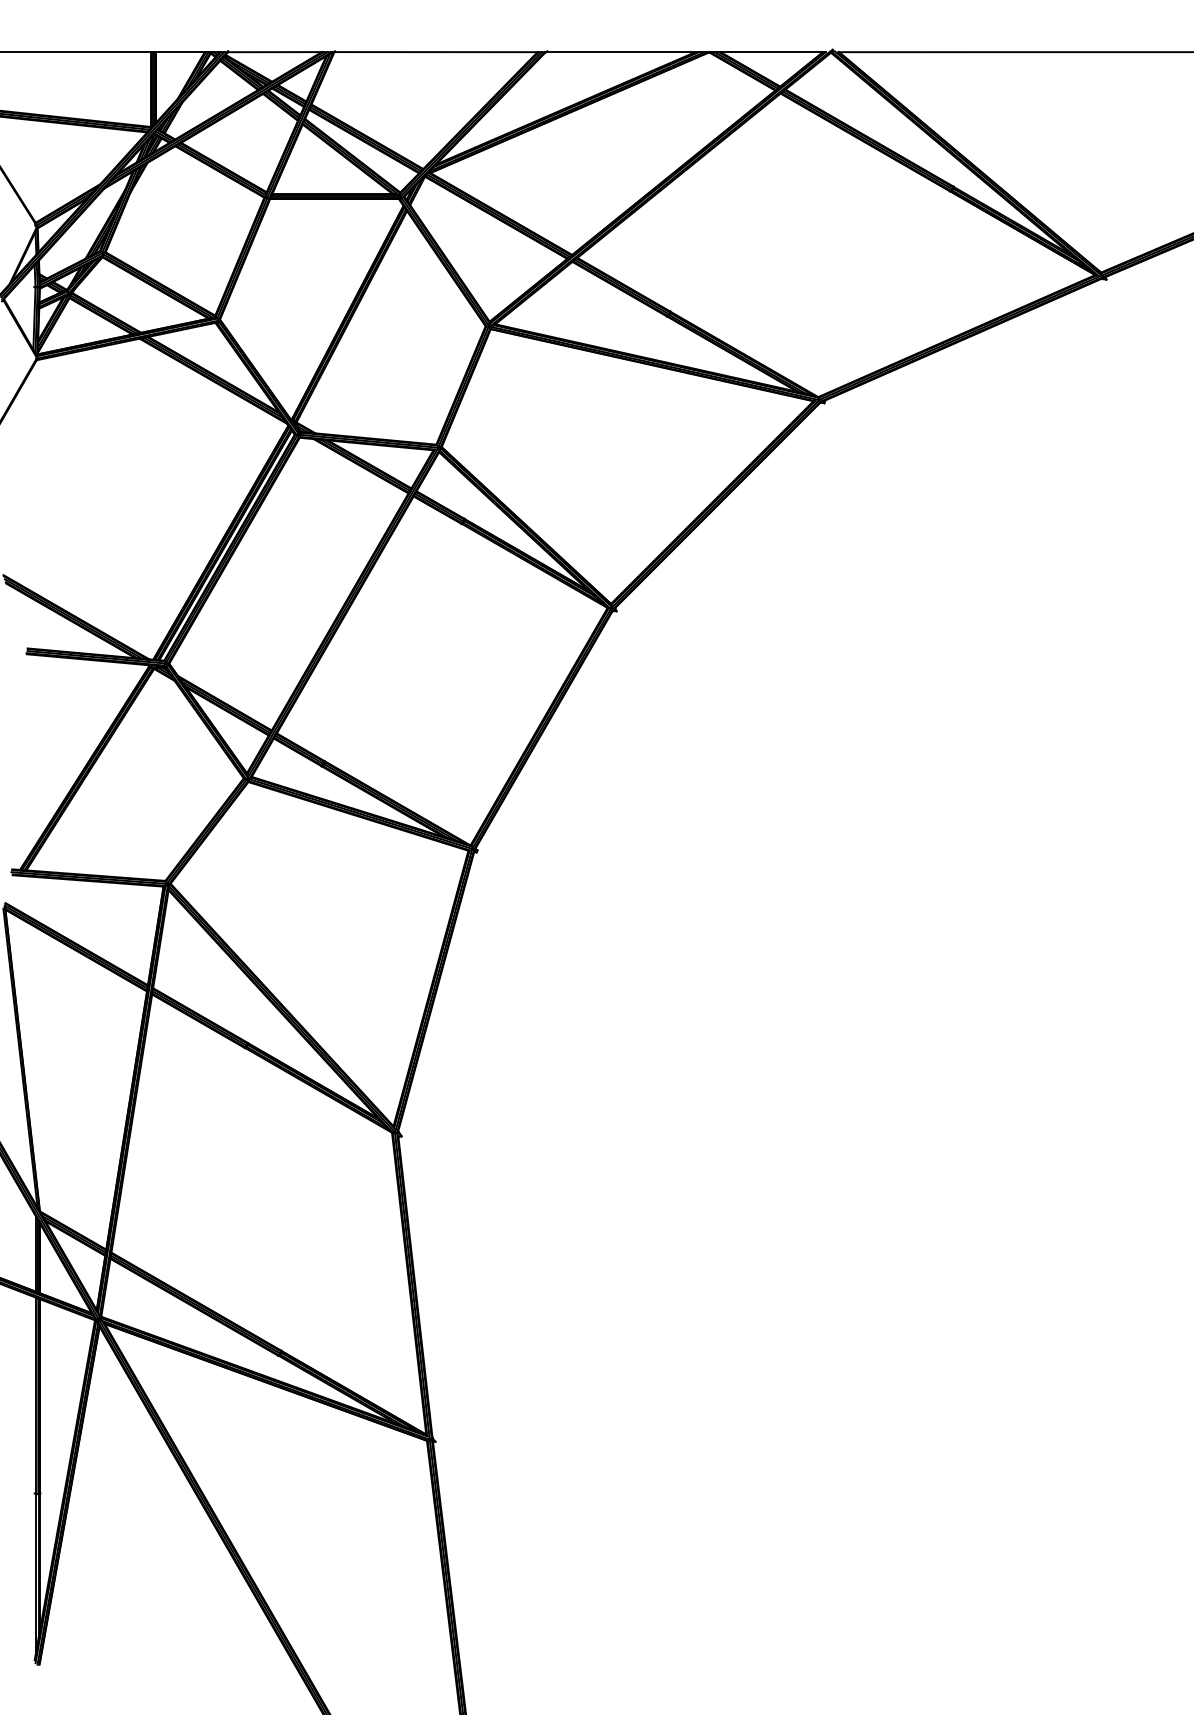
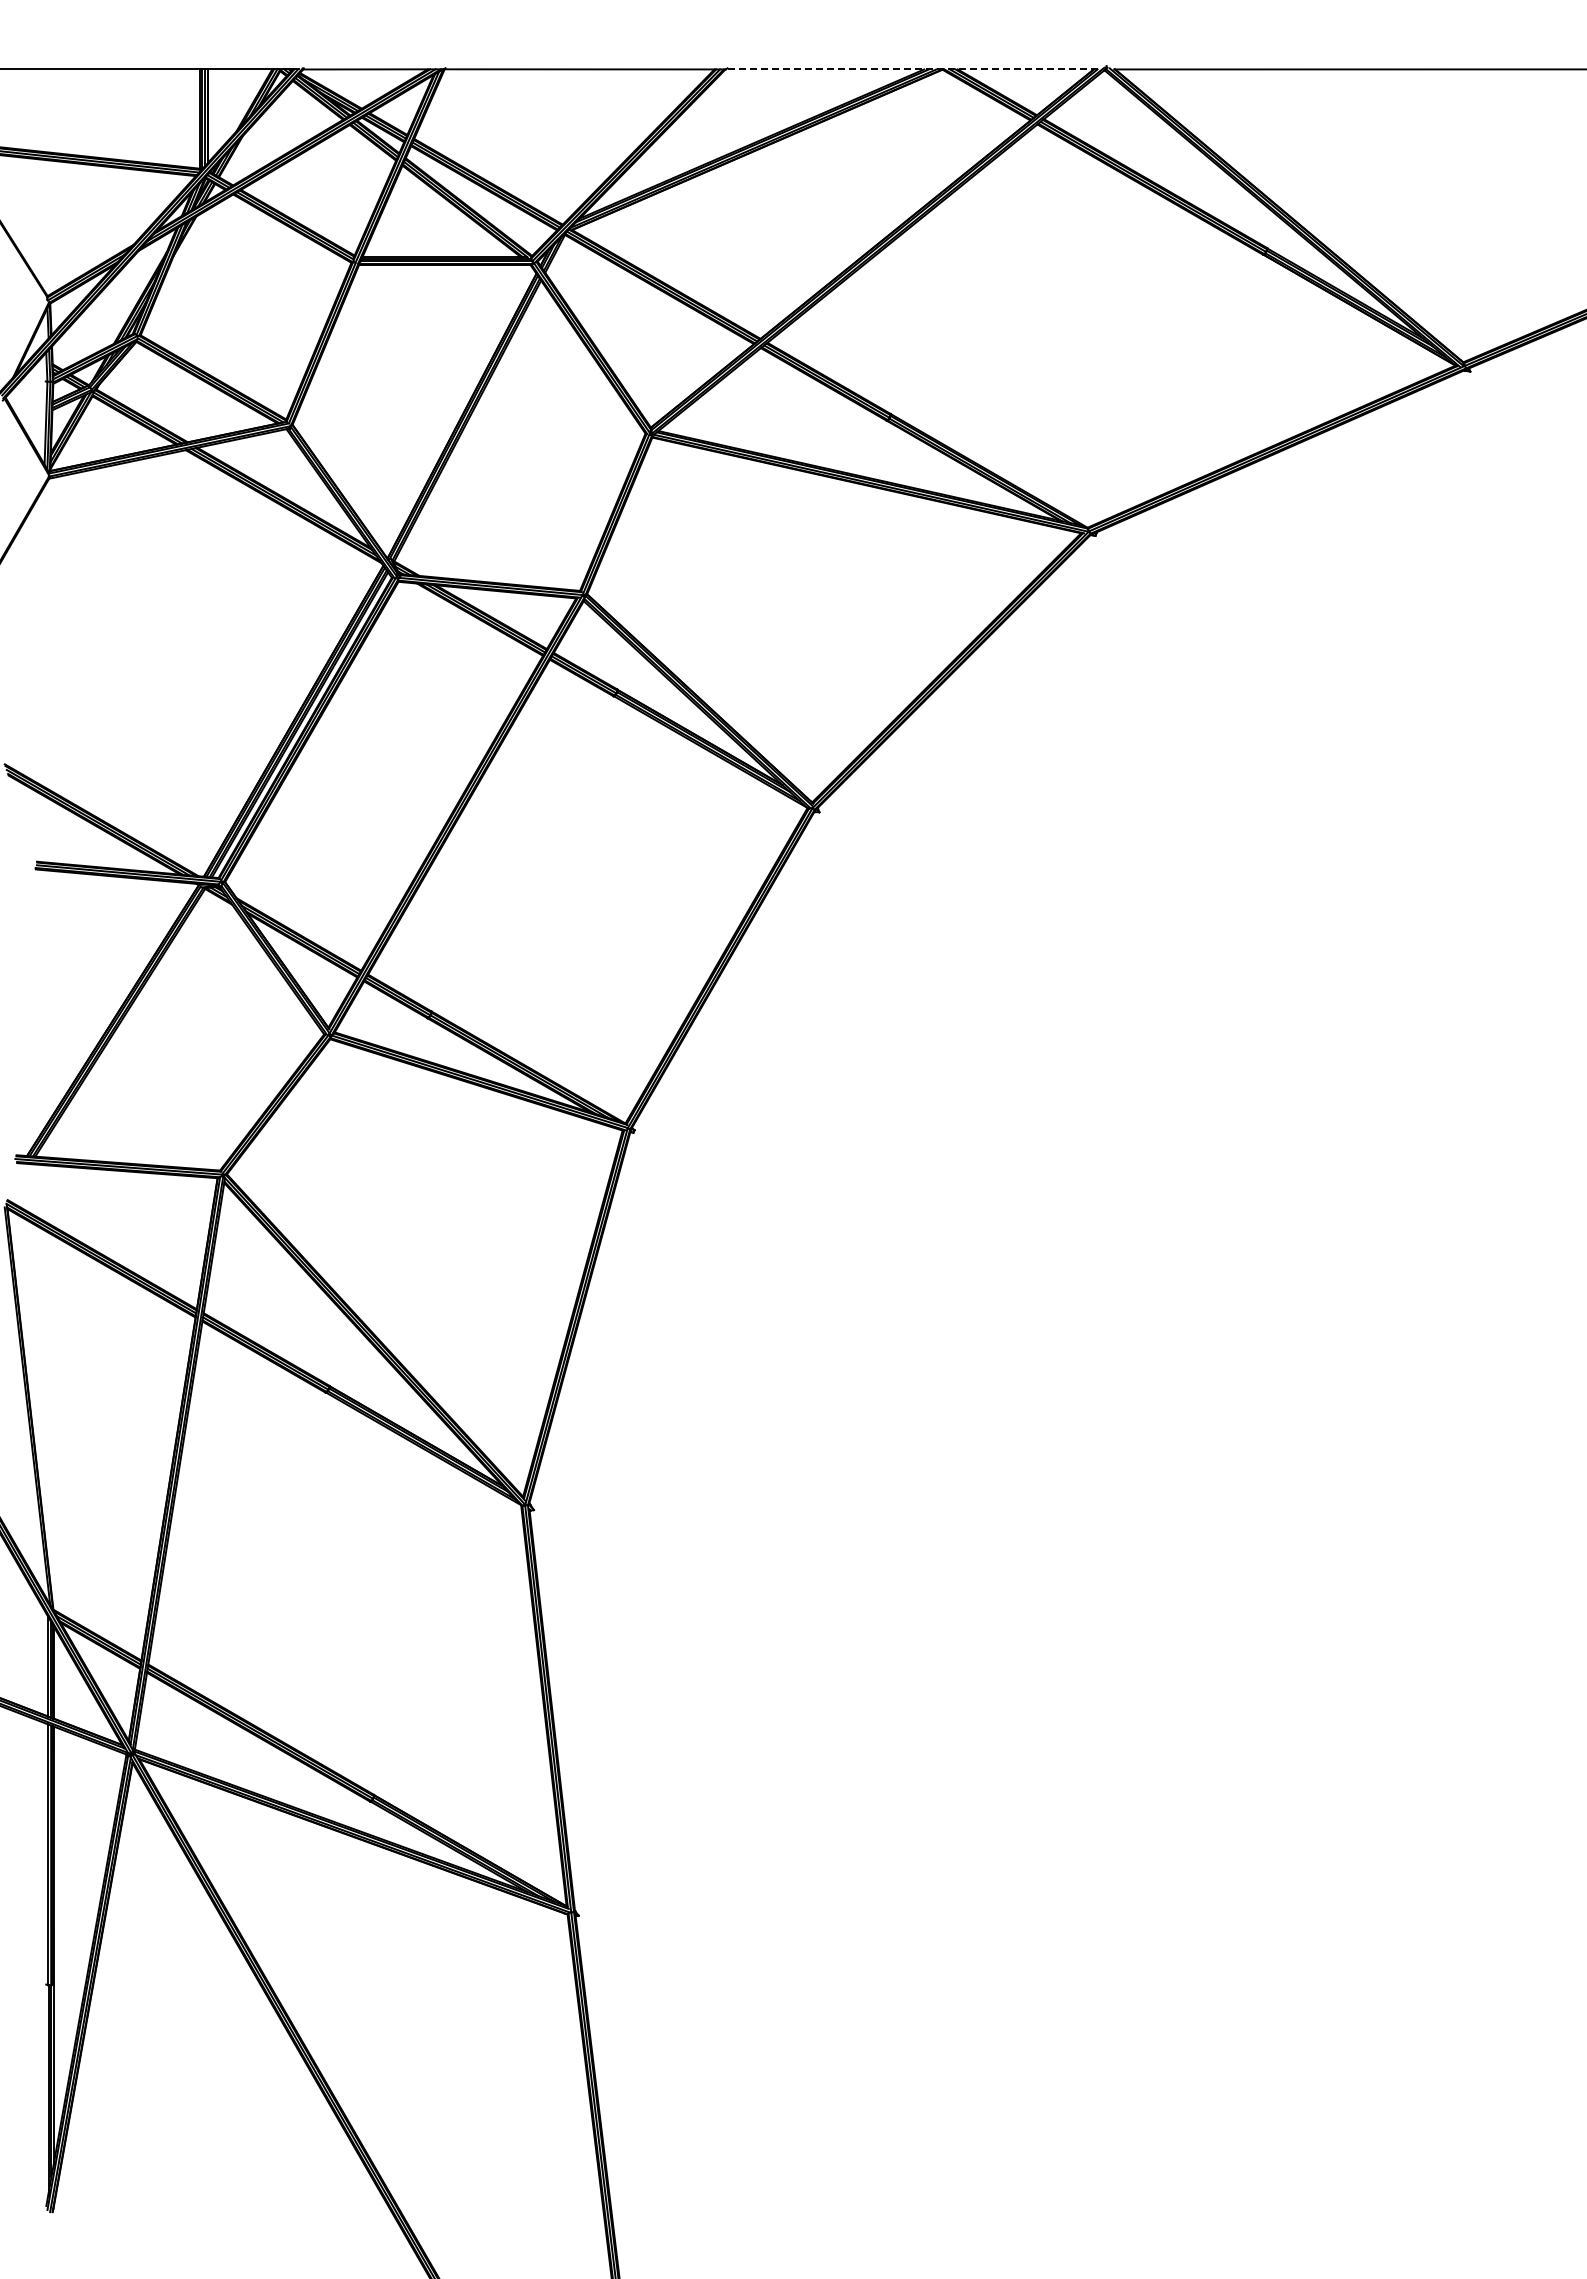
line: (685, 52) -> (911, 69), solid -> dashed

